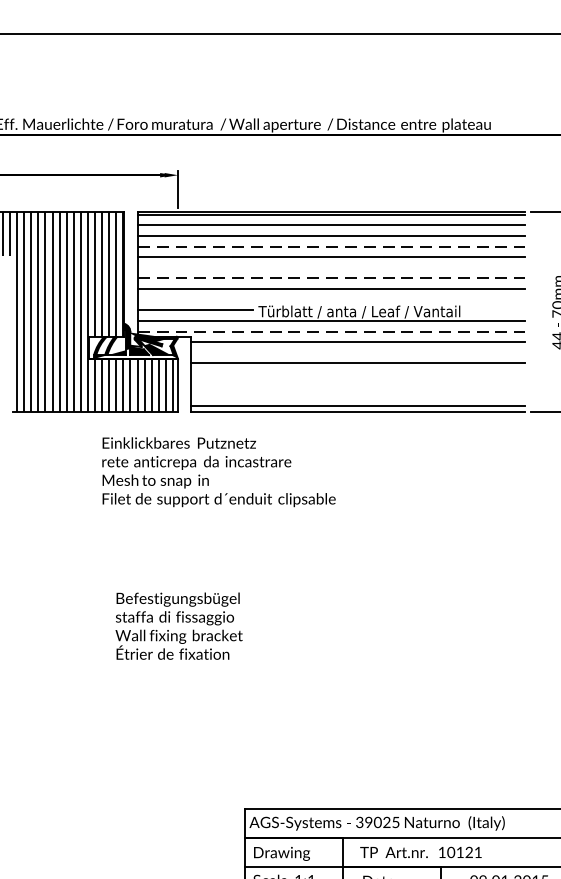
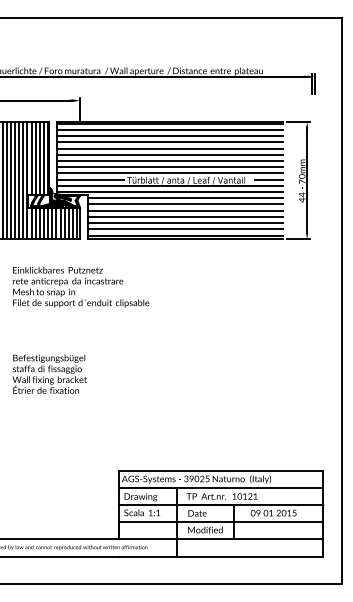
line: (332, 246) -> (170, 142), dashed -> solid
line: (330, 267) -> (169, 154), added
line: (332, 279) -> (170, 161), dashed -> solid
line: (330, 299) -> (169, 173), added
line: (500, 310) -> (268, 179), added
line: (332, 332) -> (170, 192), dashed -> solid
line: (356, 352) -> (184, 204), added
line: (356, 373) -> (184, 216), added
line: (356, 385) -> (184, 223), added
line: (356, 395) -> (184, 229), added
text: (219, 470) -> (81, 286), moved
text: (178, 624) -> (49, 373), moved

